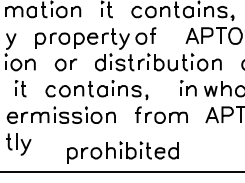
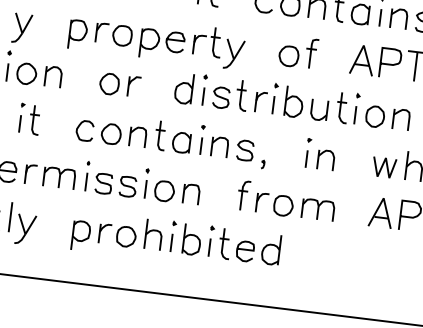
part: (145, 35) -> (297, 51), moved
part: (188, 88) -> (320, 154), moved
part: (122, 152) -> (175, 241), moved

